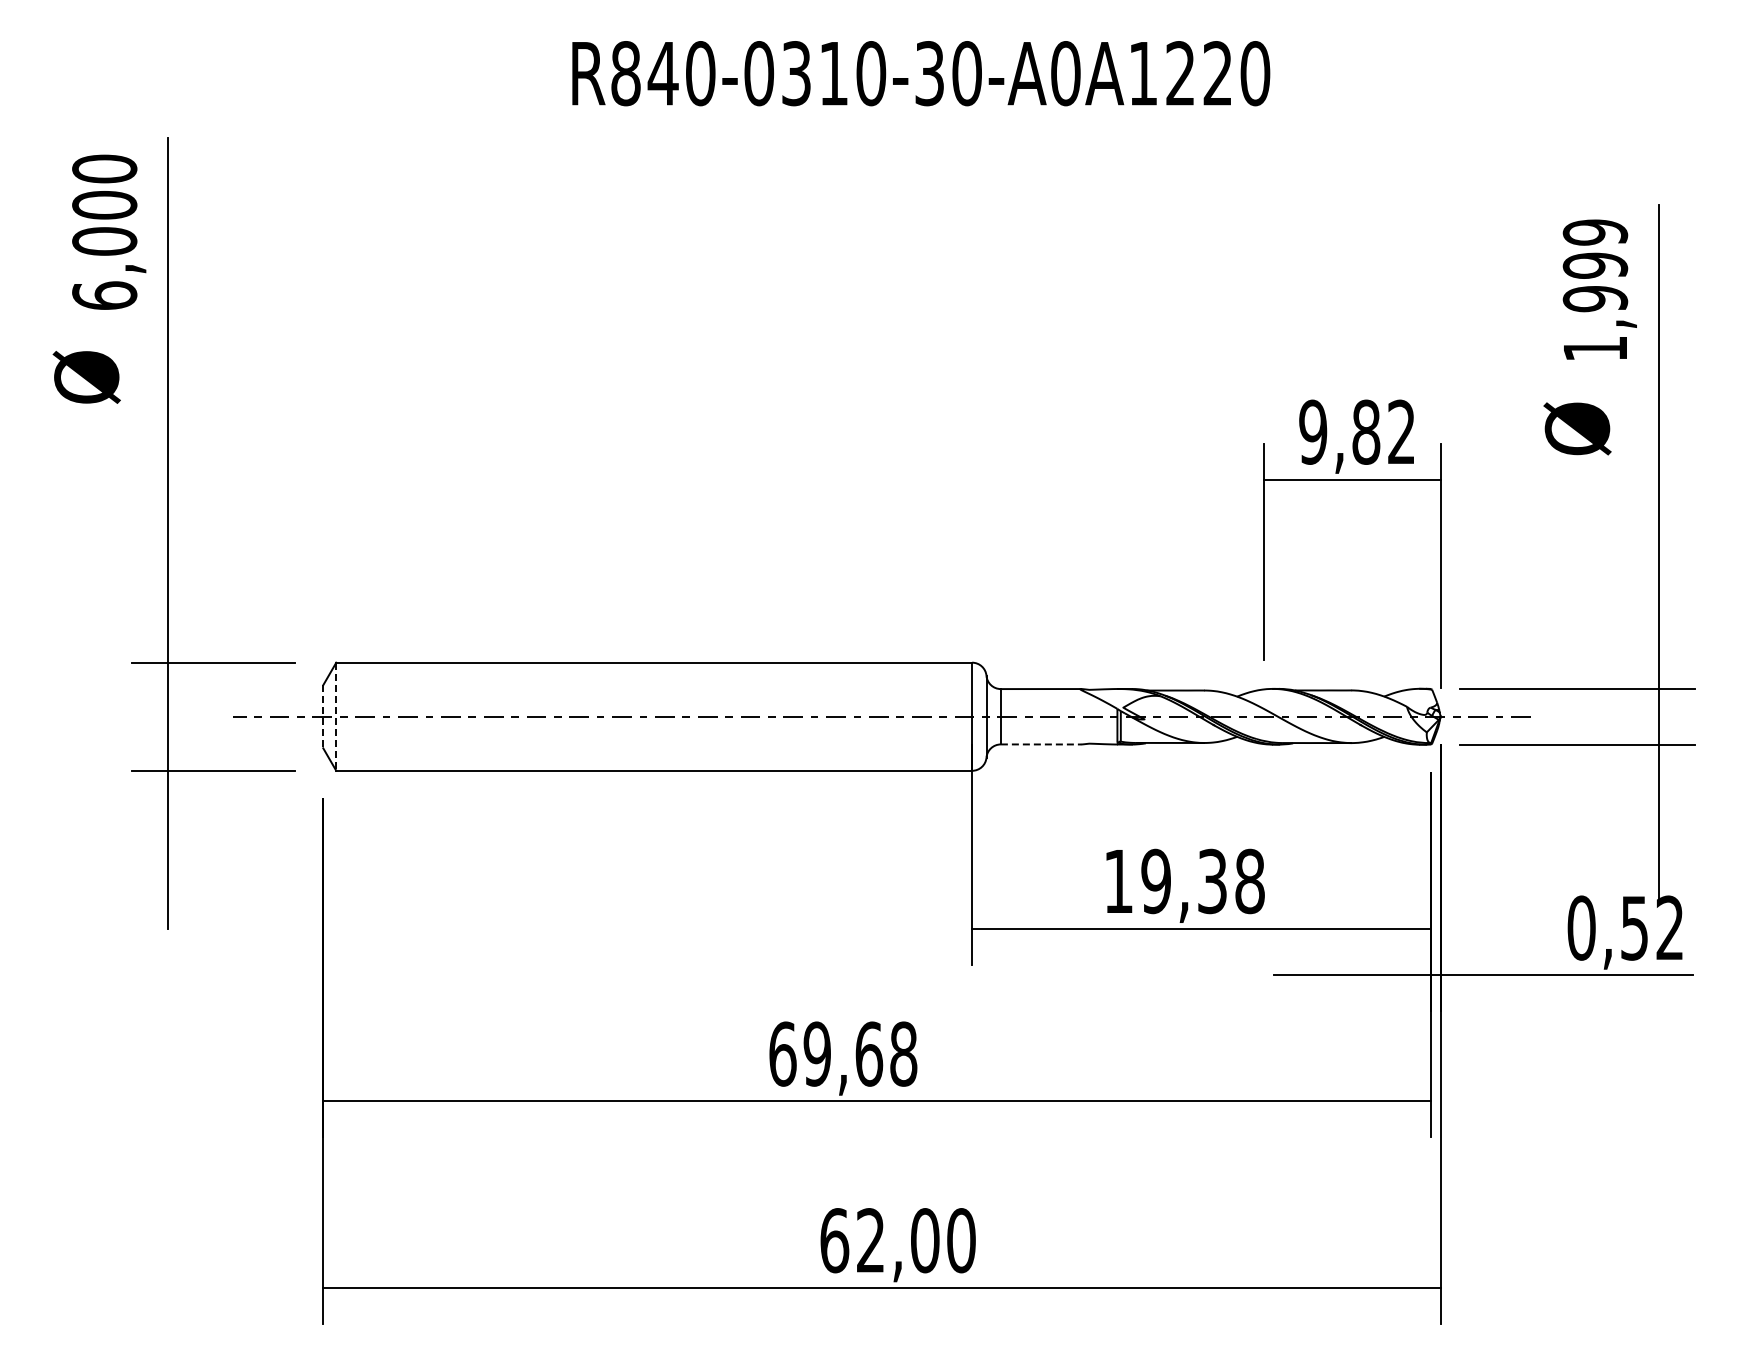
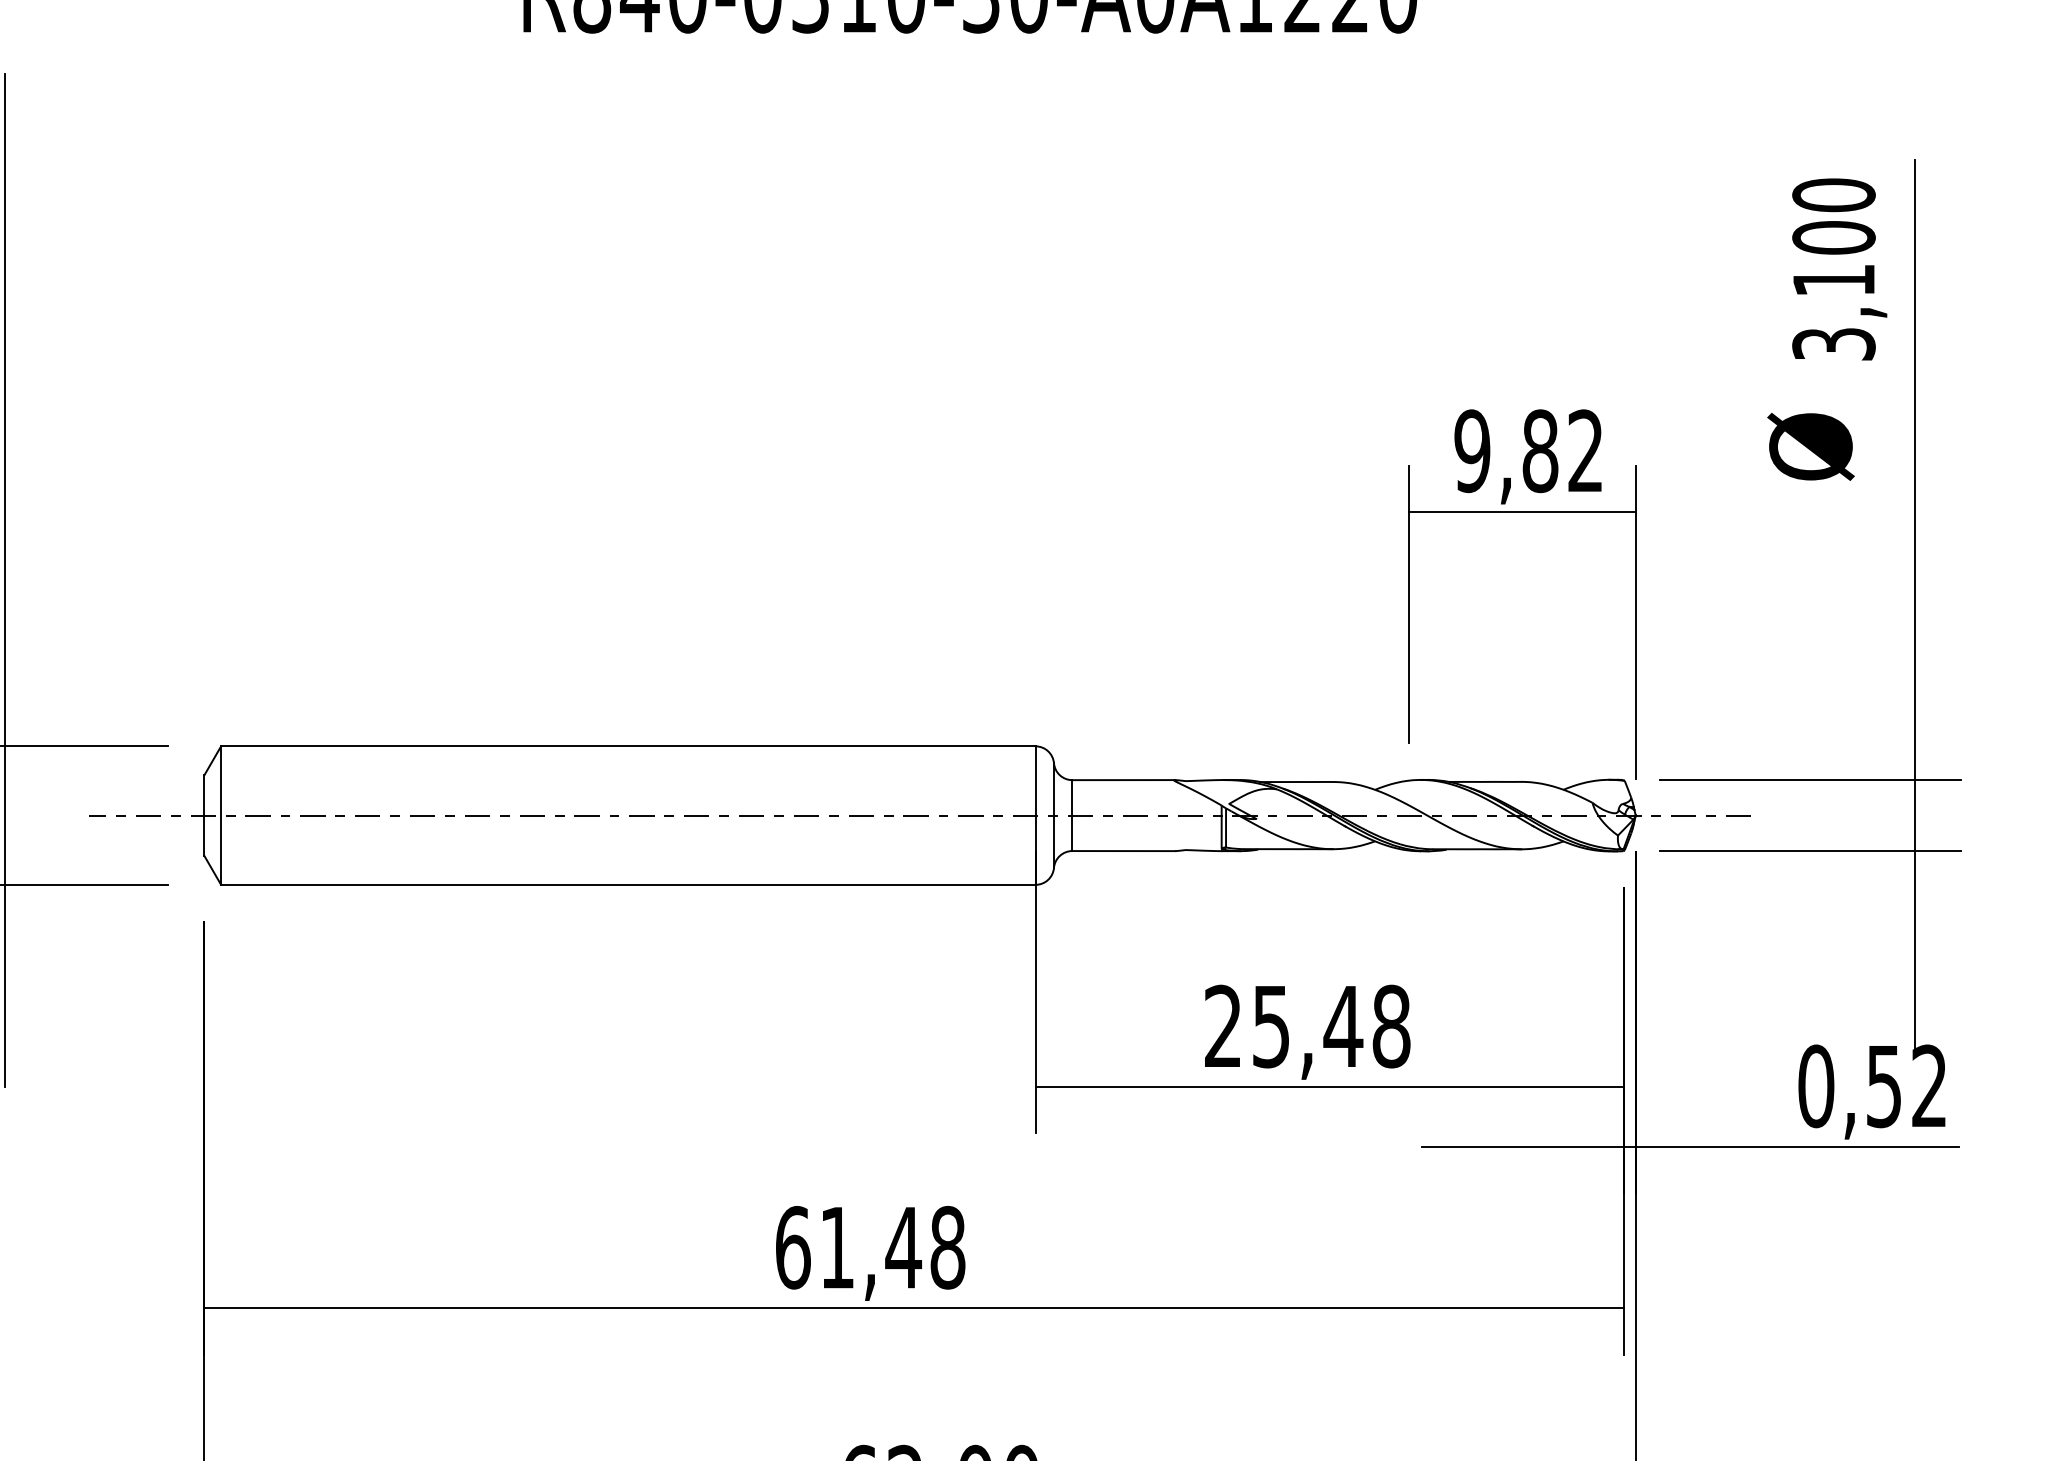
text: (1595, 290) -> (1834, 269), 1,999 -> 3,100
line: (323, 716) -> (204, 815), dashed -> solid
line: (336, 717) -> (221, 816), dashed -> solid
line: (1041, 744) -> (1124, 851), dashed -> solid
text: (1166, 881) -> (1284, 1026), 19,38 -> 25,48
text: (843, 1053) -> (870, 1246), 69,68 -> 61,48

